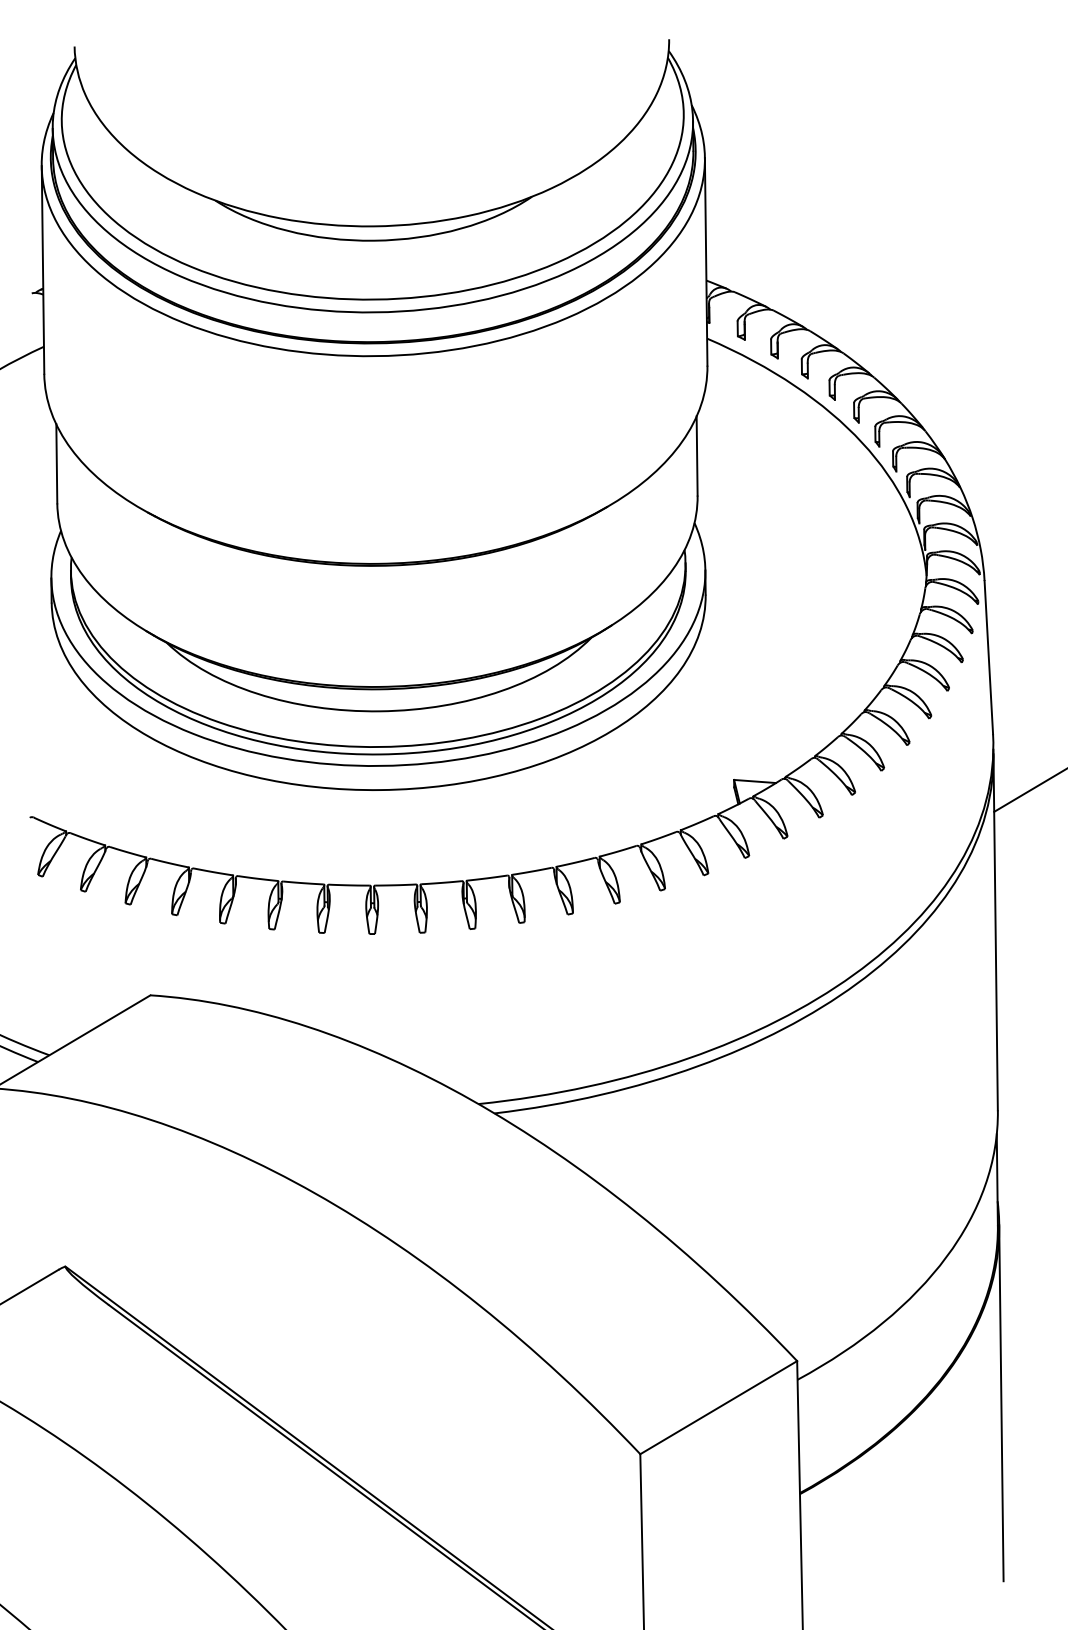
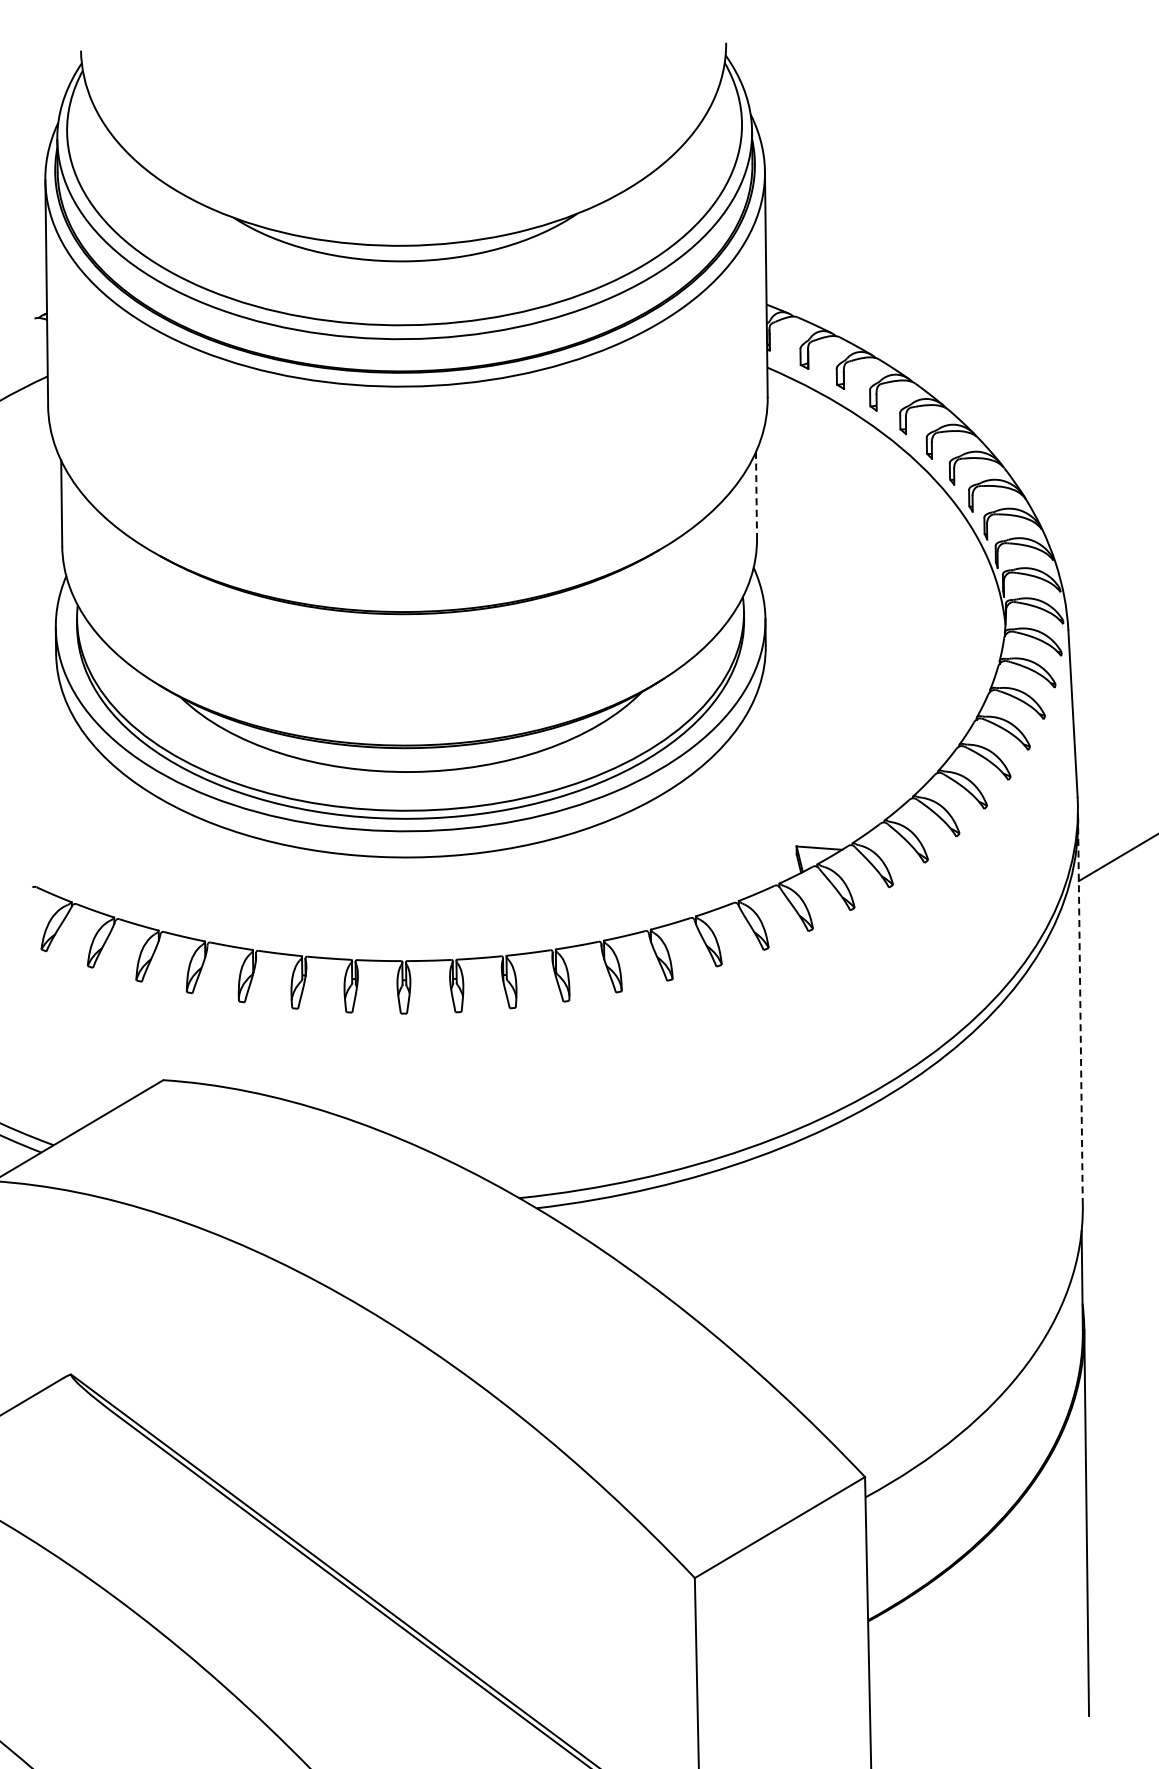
line: (697, 455) -> (756, 494), solid -> dashed
line: (995, 932) -> (1080, 1011), solid -> dashed

